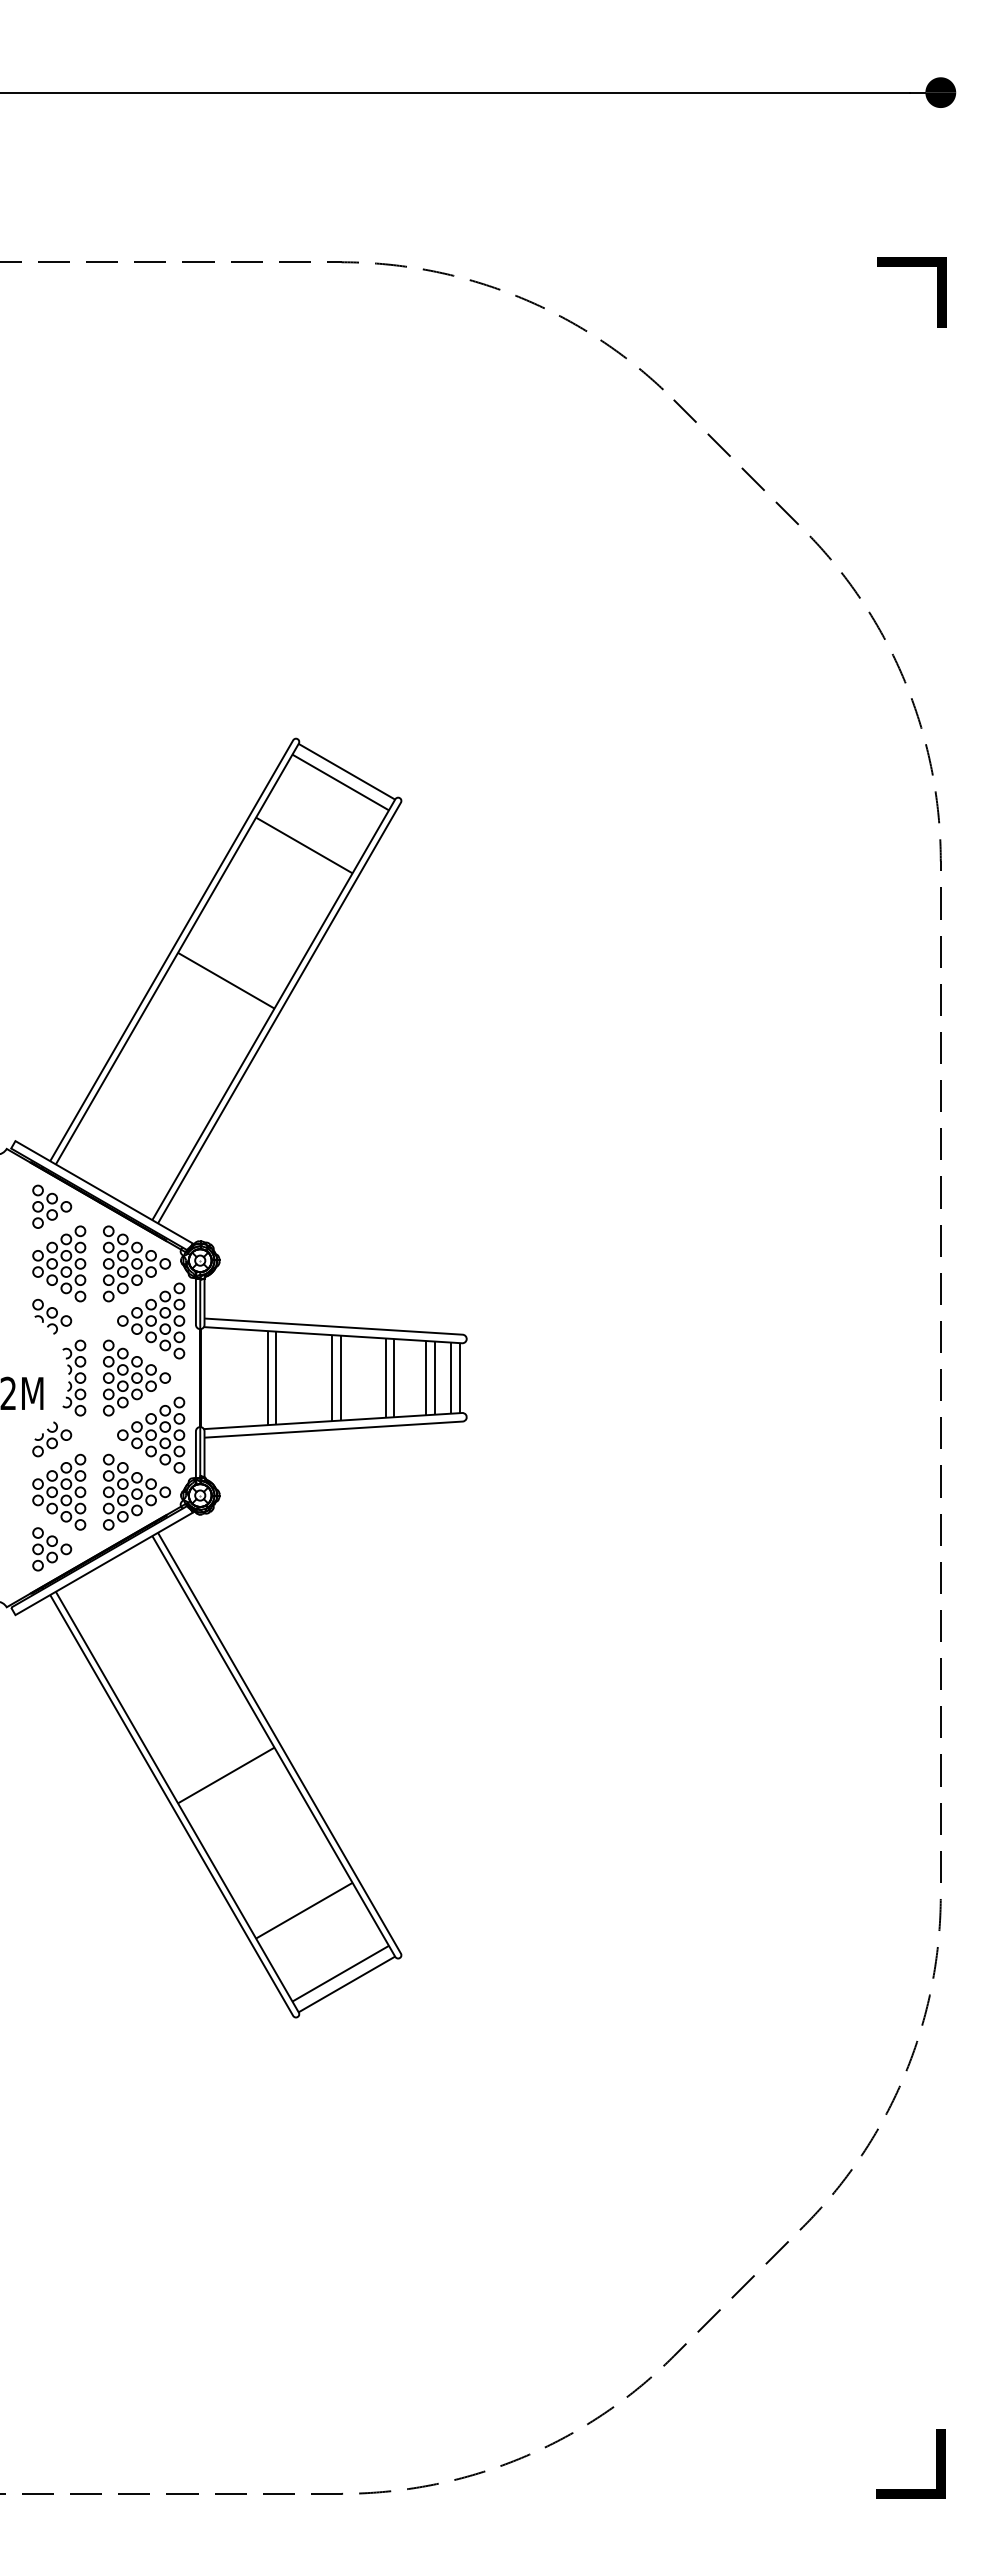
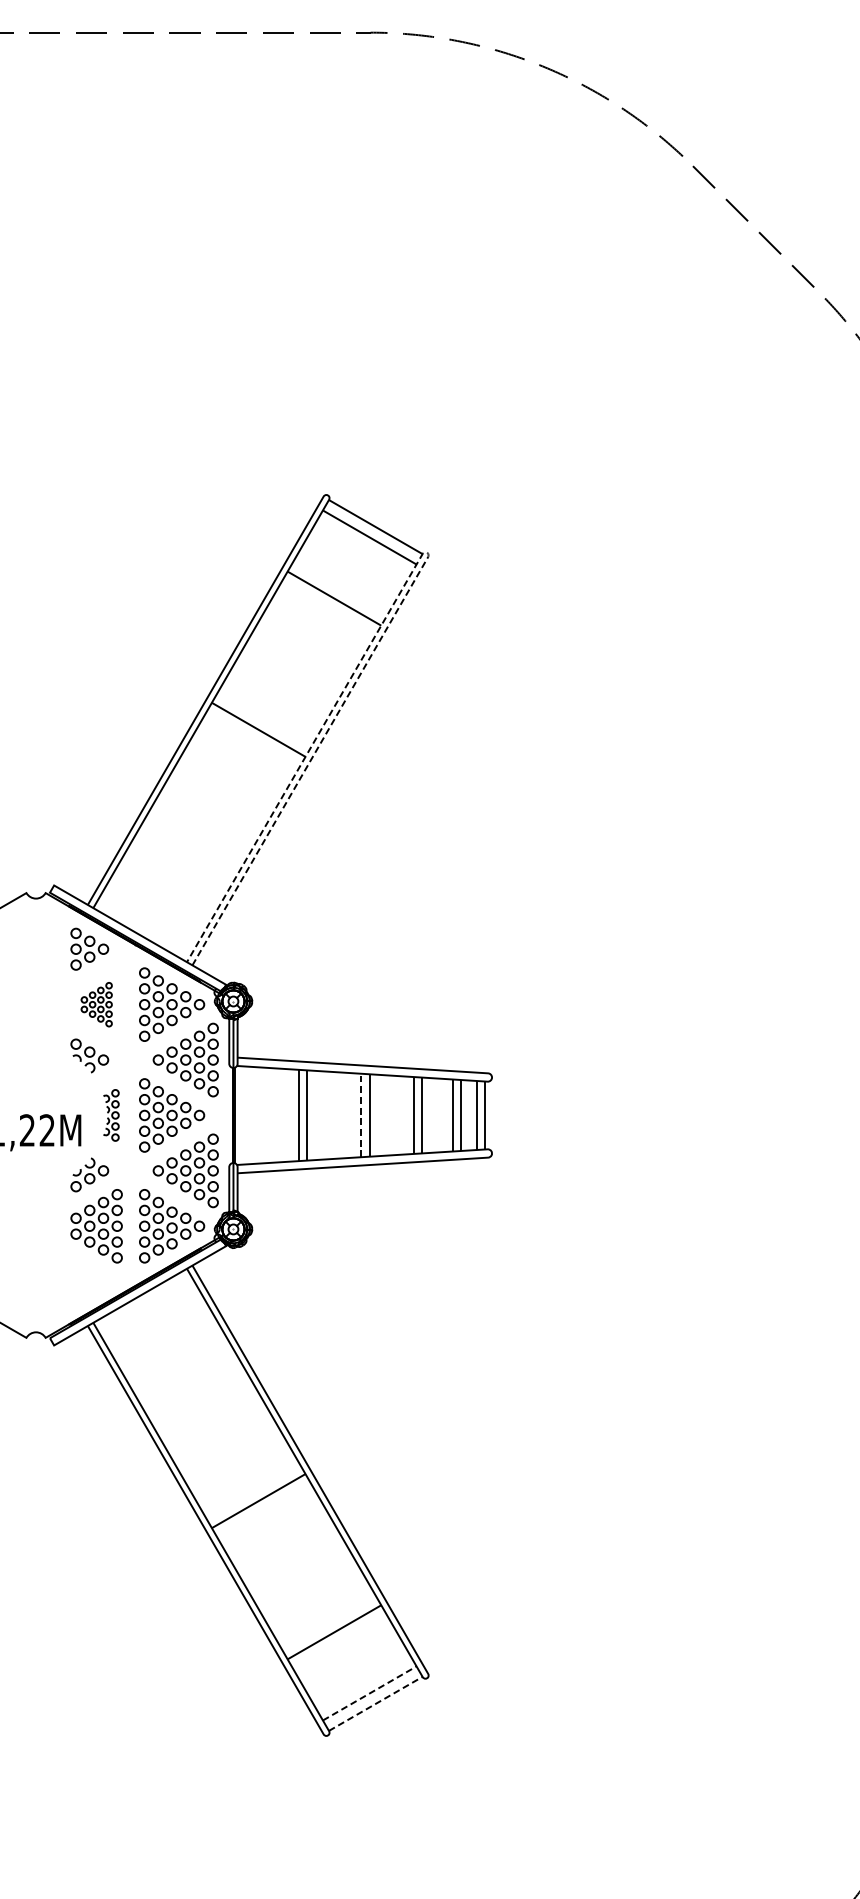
line: (399, 798) -> (426, 553), solid -> dashed
part: (59, 1263) -> (96, 1004), size x0.6
part: (74, 1377) -> (111, 1114), size x0.7
line: (332, 1377) -> (361, 1114), solid -> dashed
part: (52, 1549) -> (90, 1281), removed
line: (340, 1973) -> (369, 1693), solid -> dashed
line: (346, 1984) -> (375, 1703), solid -> dashed

